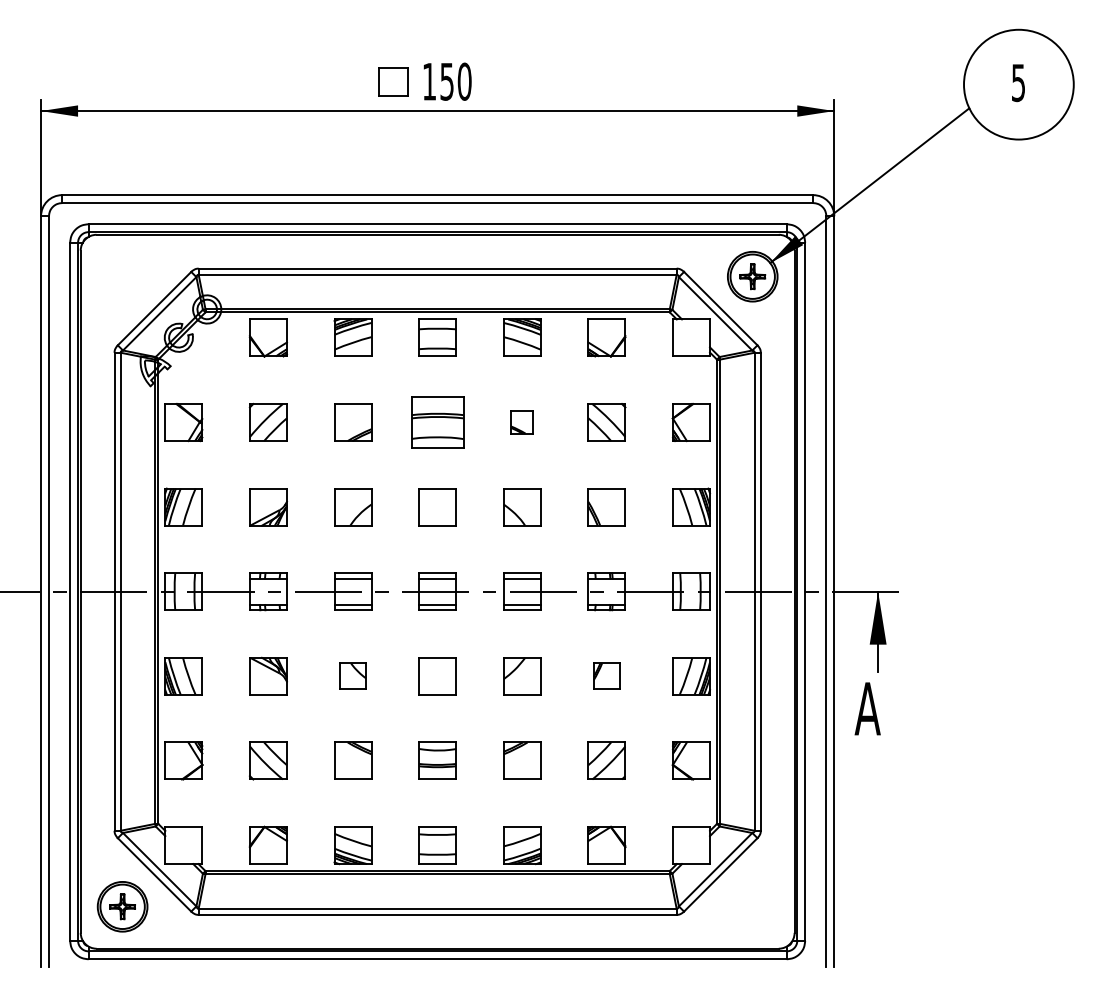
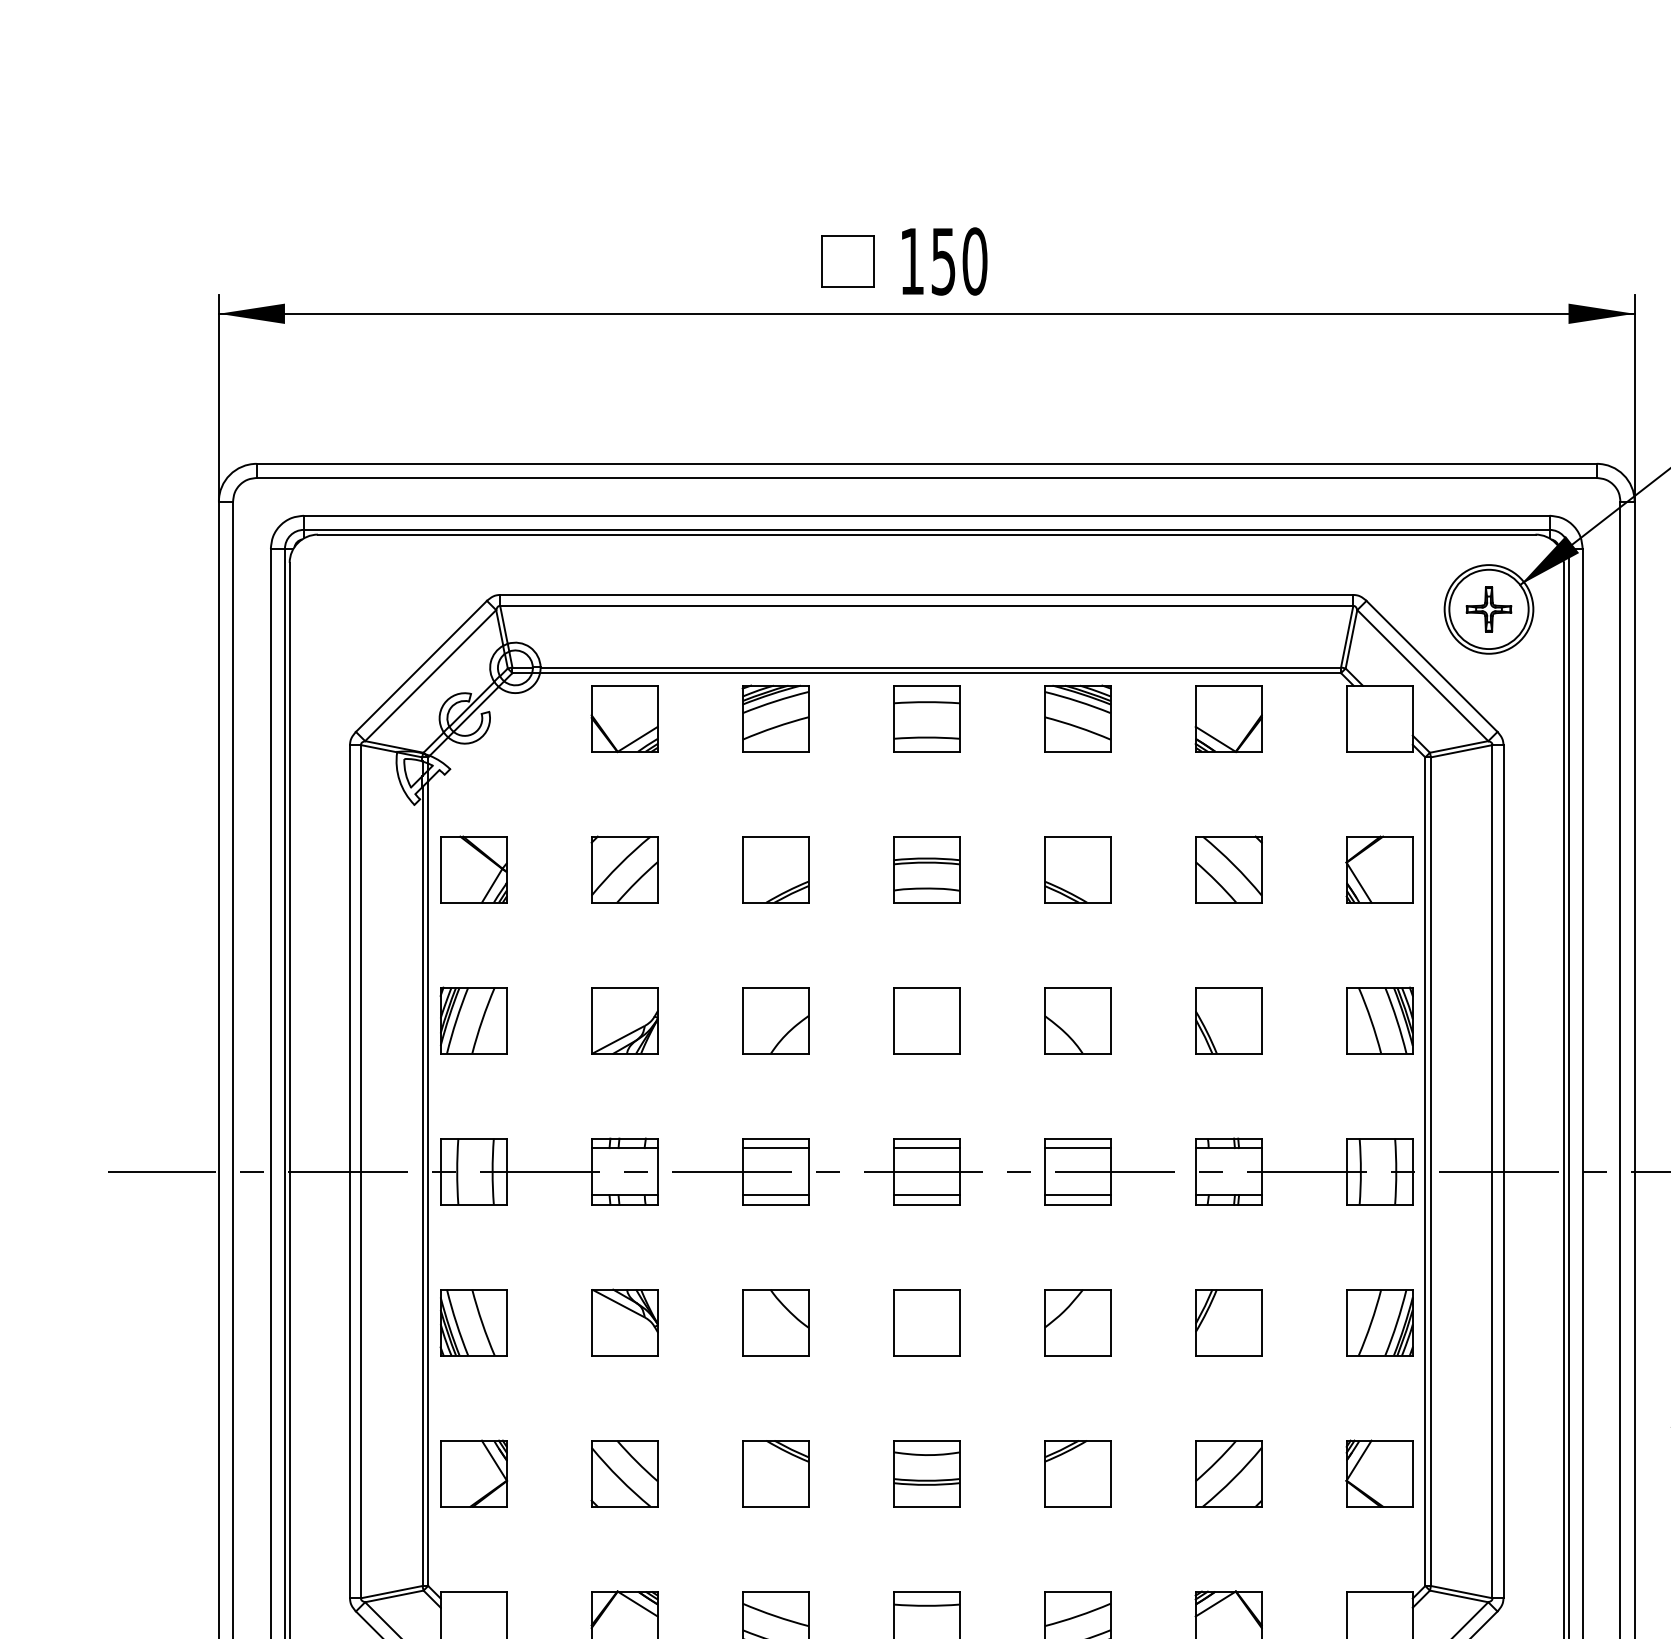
part: (437, 422) -> (926, 869), size x0.71
part: (522, 422) -> (1078, 869), size x1.67
part: (353, 676) -> (776, 1322), size x1.43
part: (606, 676) -> (1228, 1322), size x1.43

